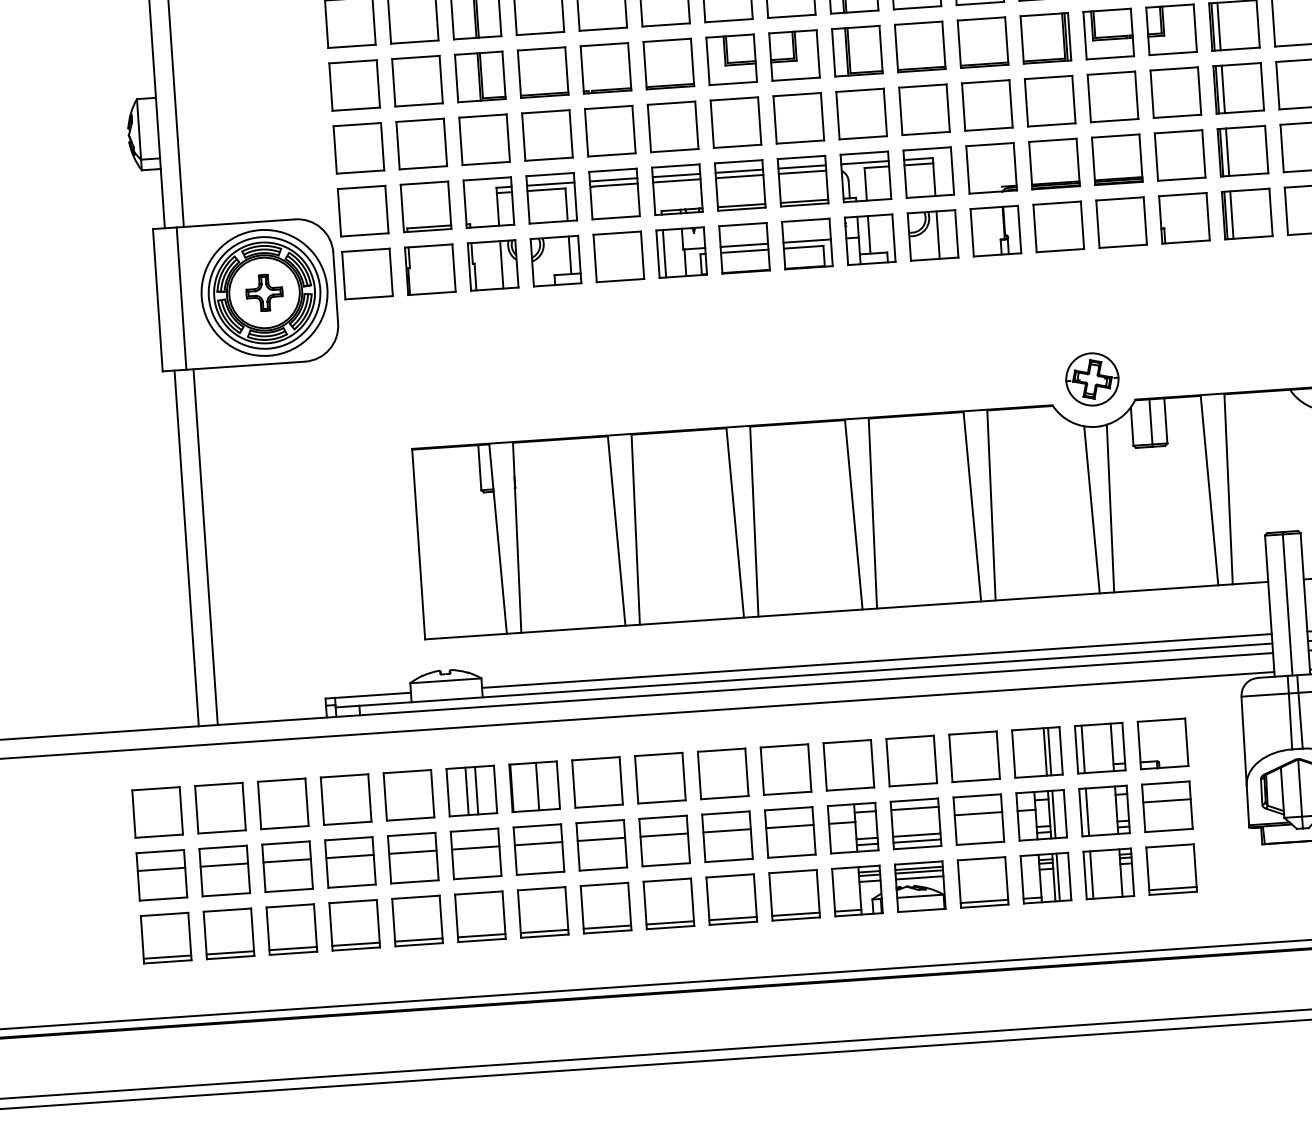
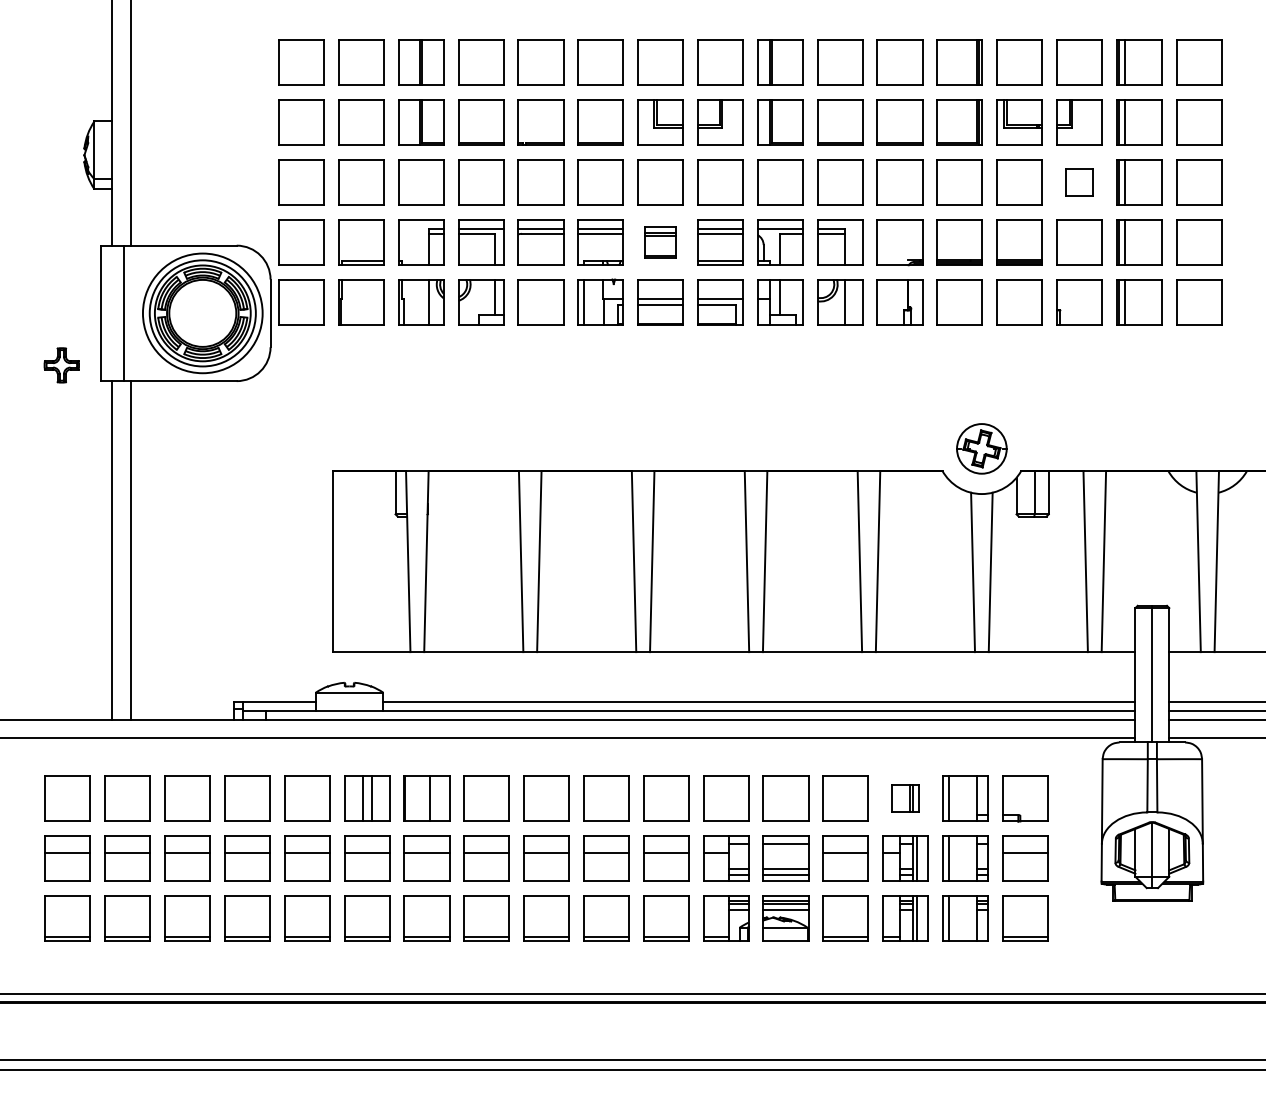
part: (1175, 92) -> (1079, 182), size x0.6
part: (740, 185) -> (660, 242), size x0.7
part: (264, 293) -> (61, 365), moved
part: (1037, 752) -> (905, 798), size x0.6

